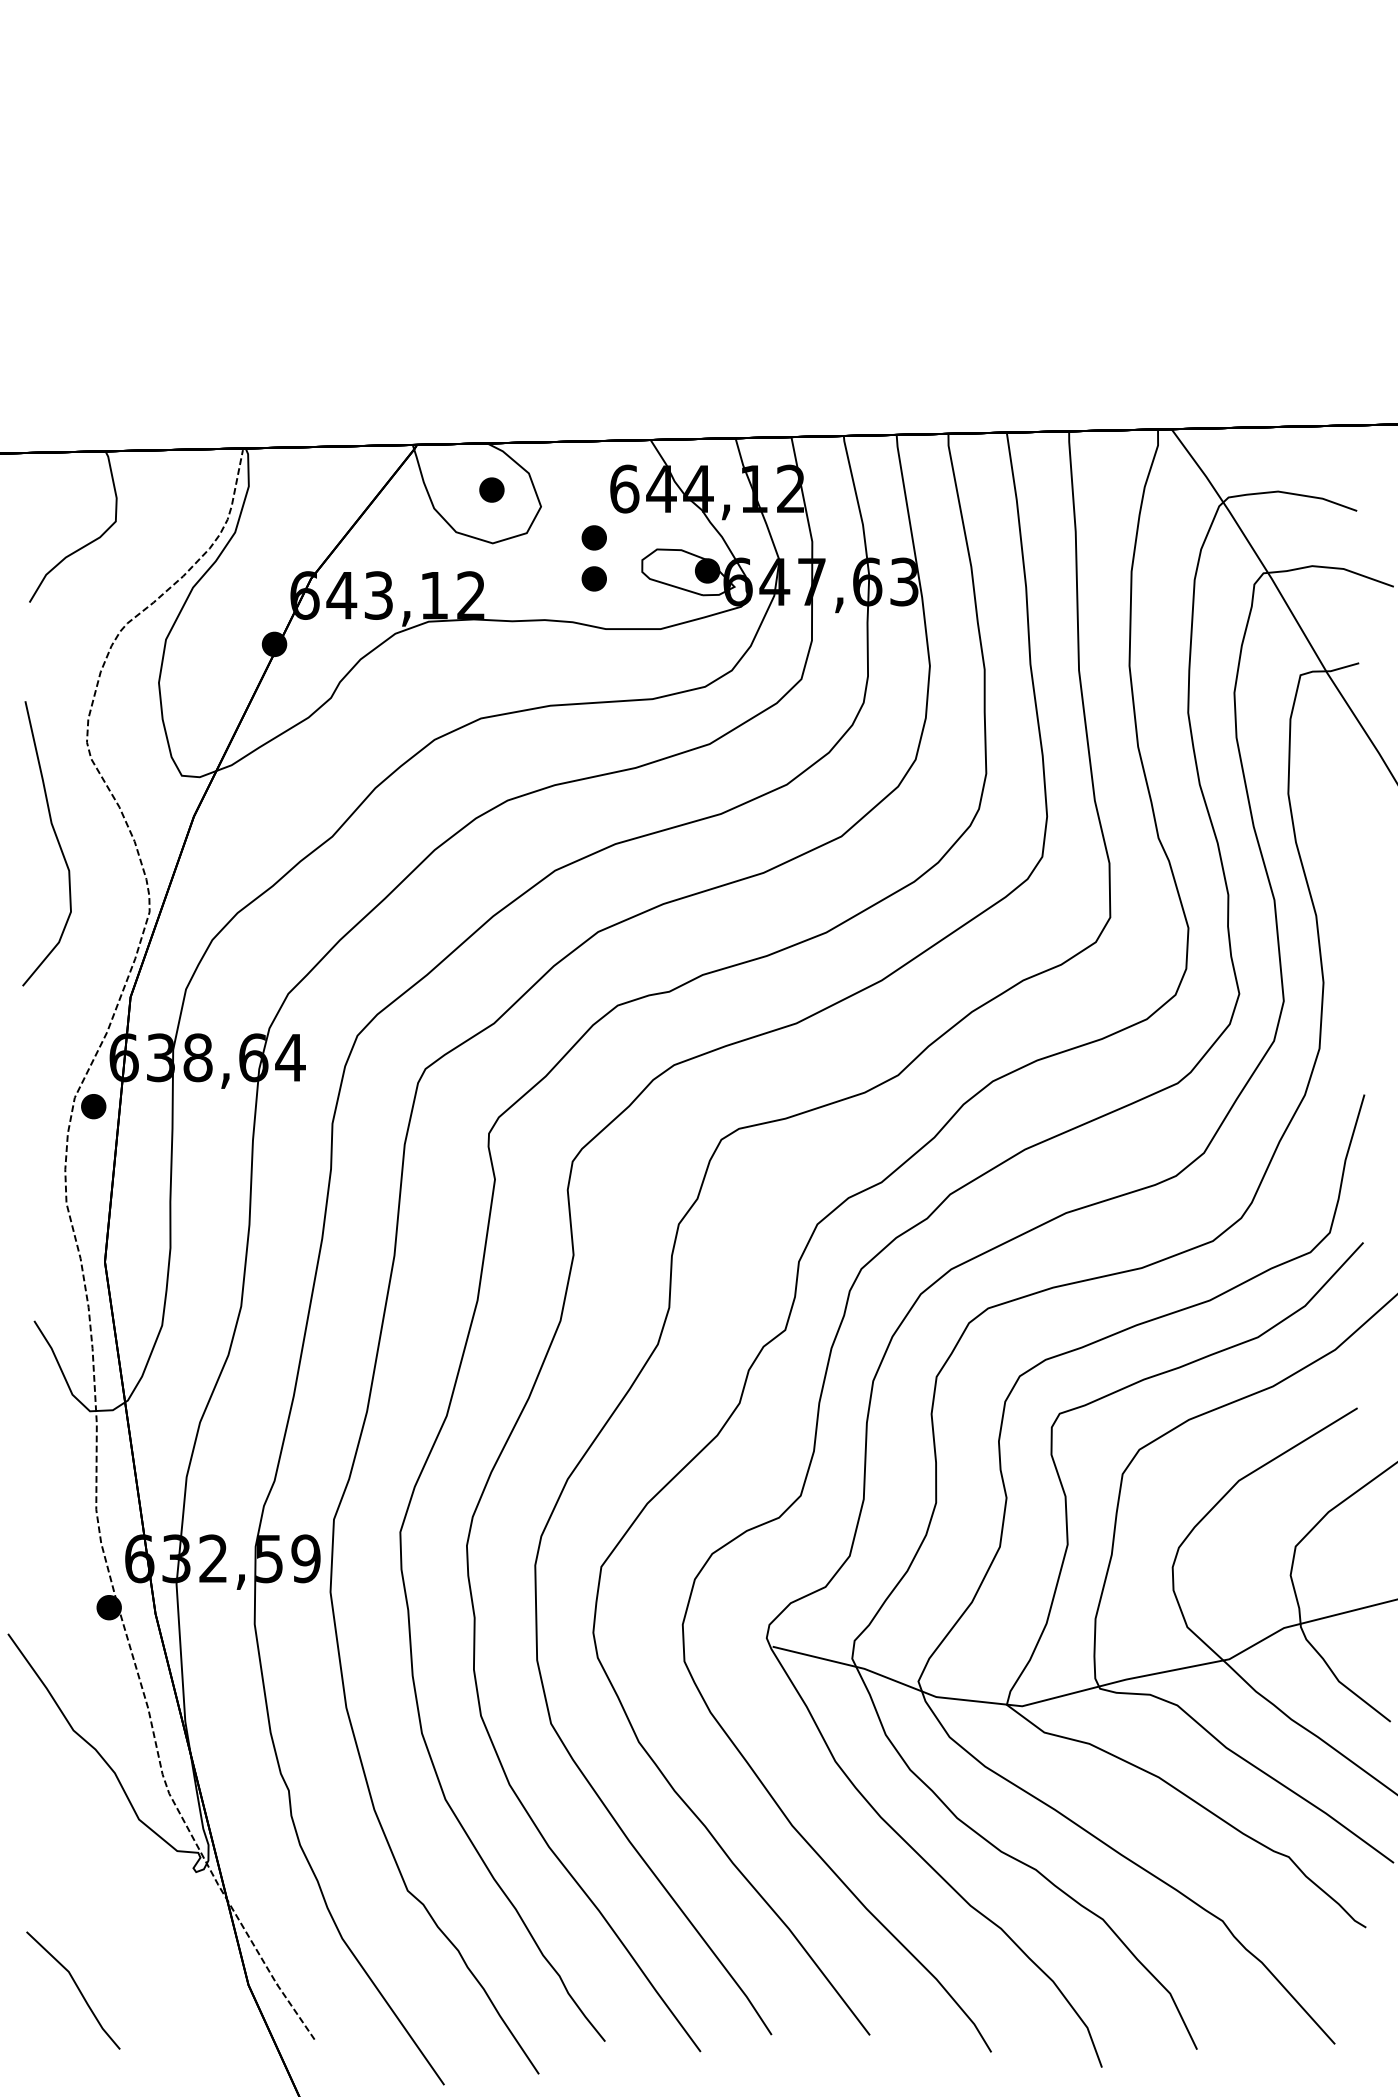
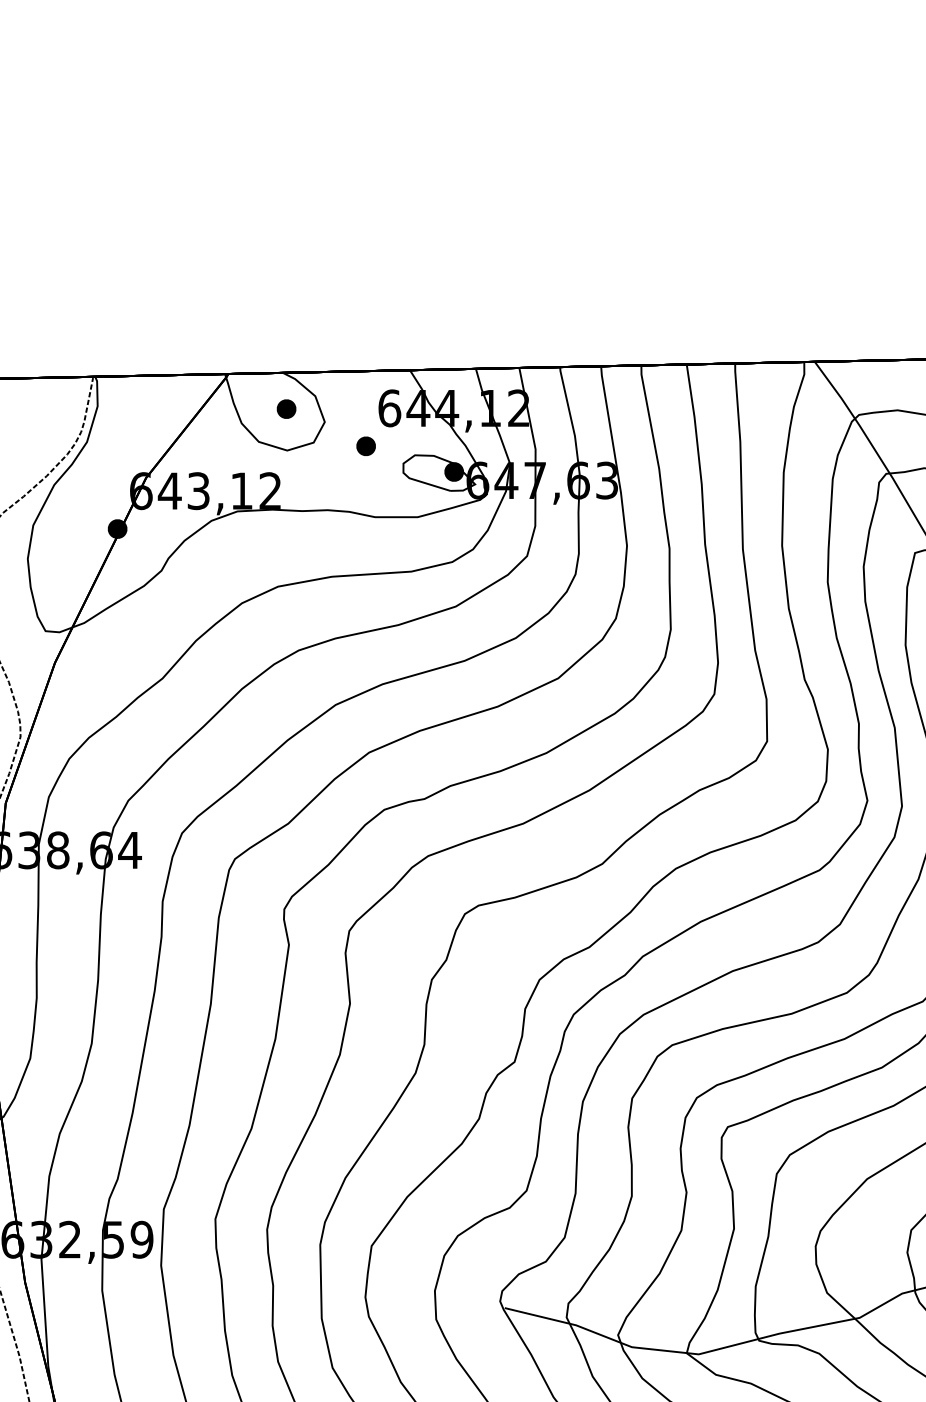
part: (593, 578) -> (365, 477), removed

